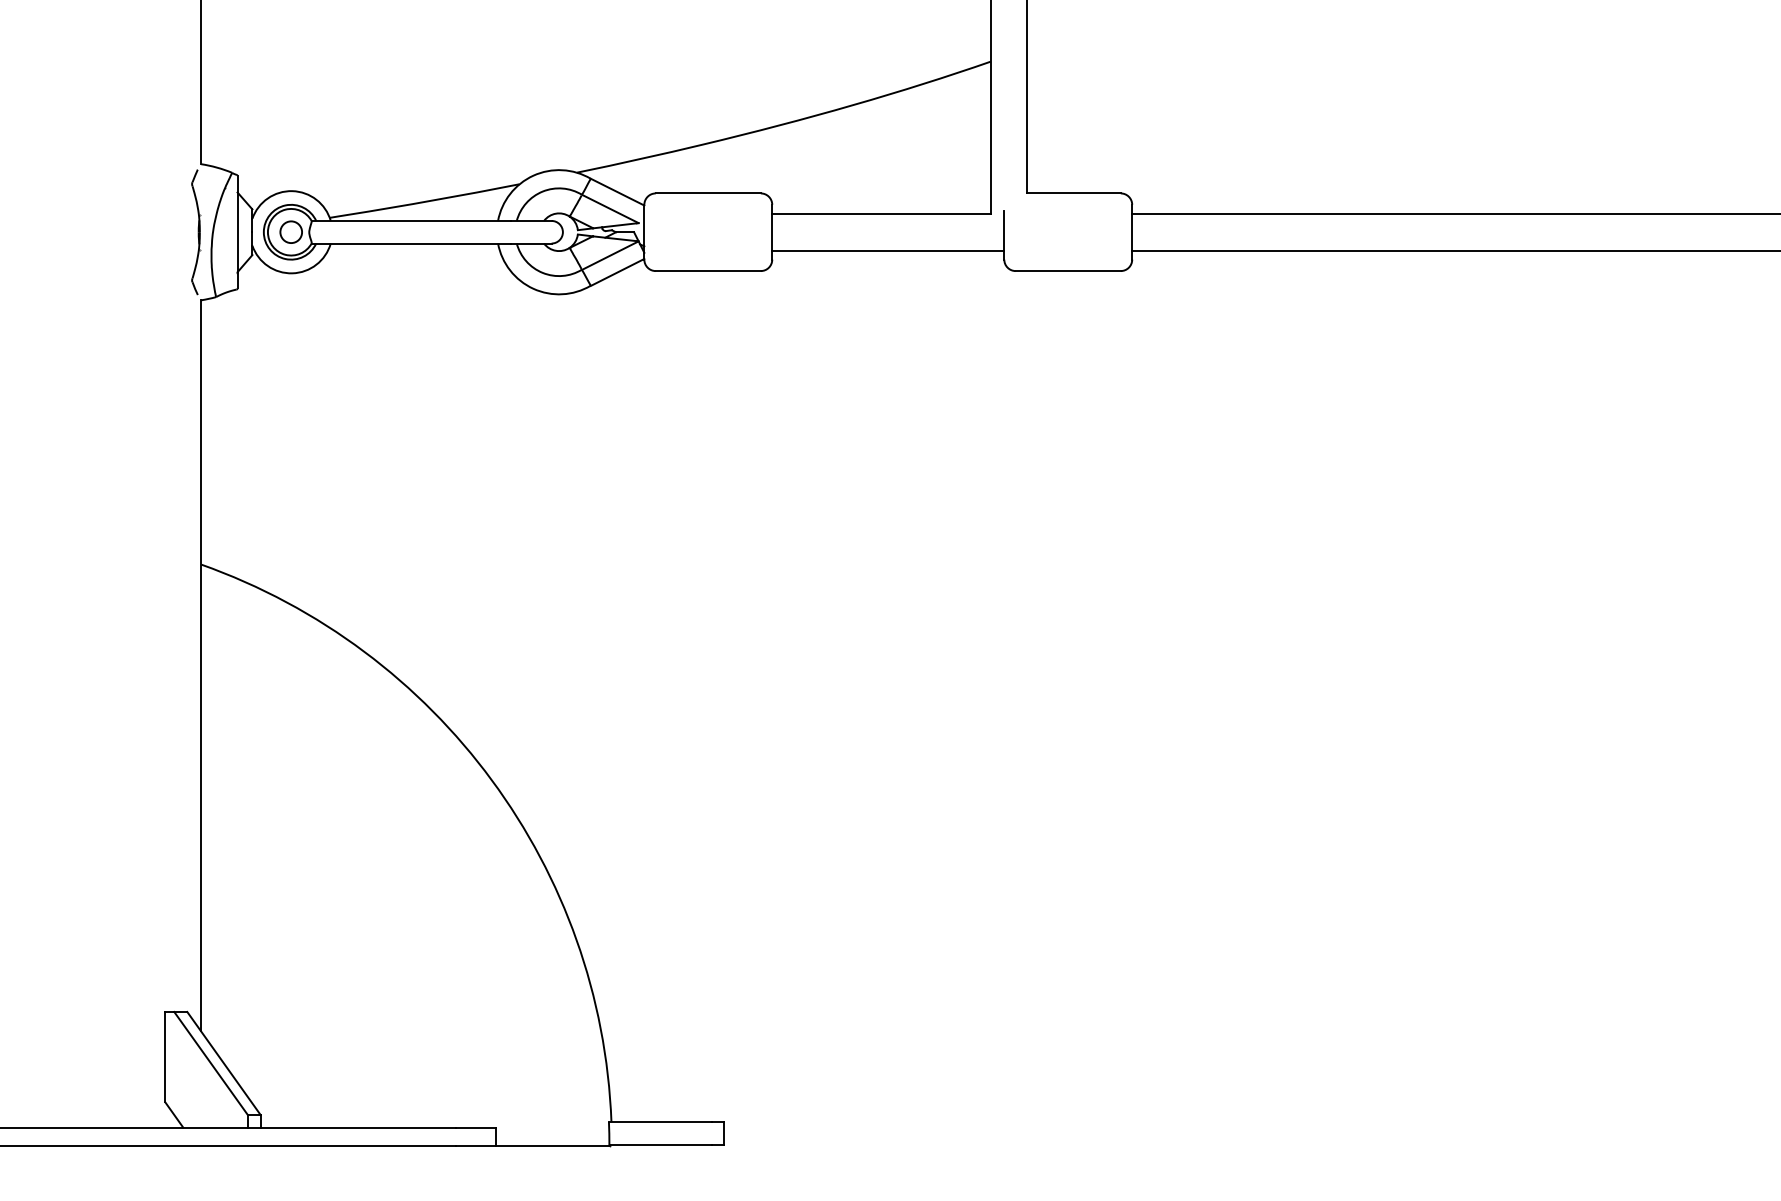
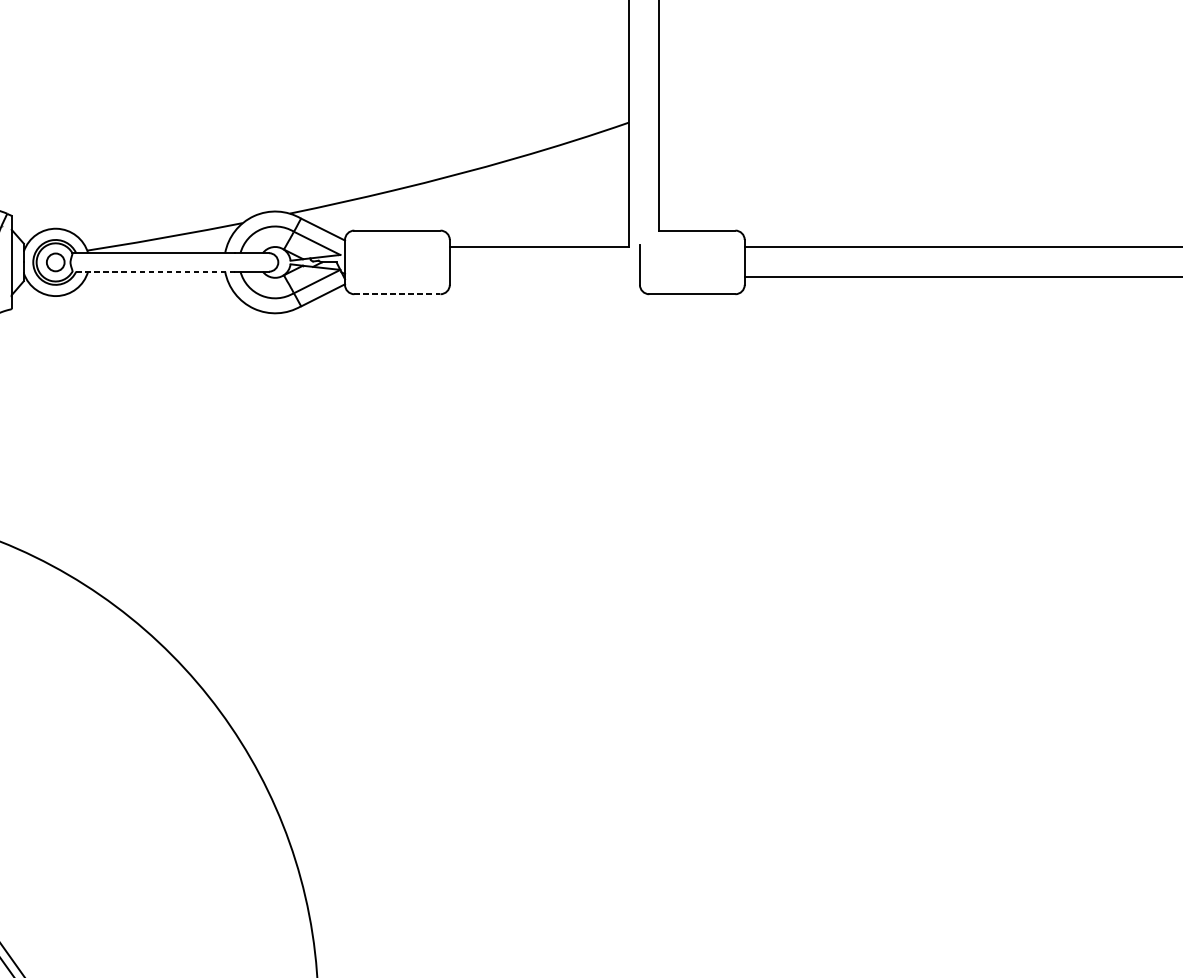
line: (410, 243) -> (153, 271), solid -> dashed
line: (888, 250) -> (545, 277), removed
line: (708, 271) -> (397, 294), solid -> dashed

